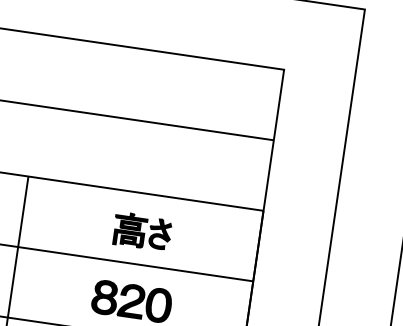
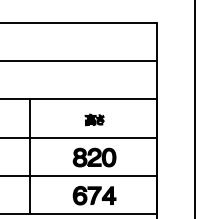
part: (142, 230) -> (94, 119), size x0.6

